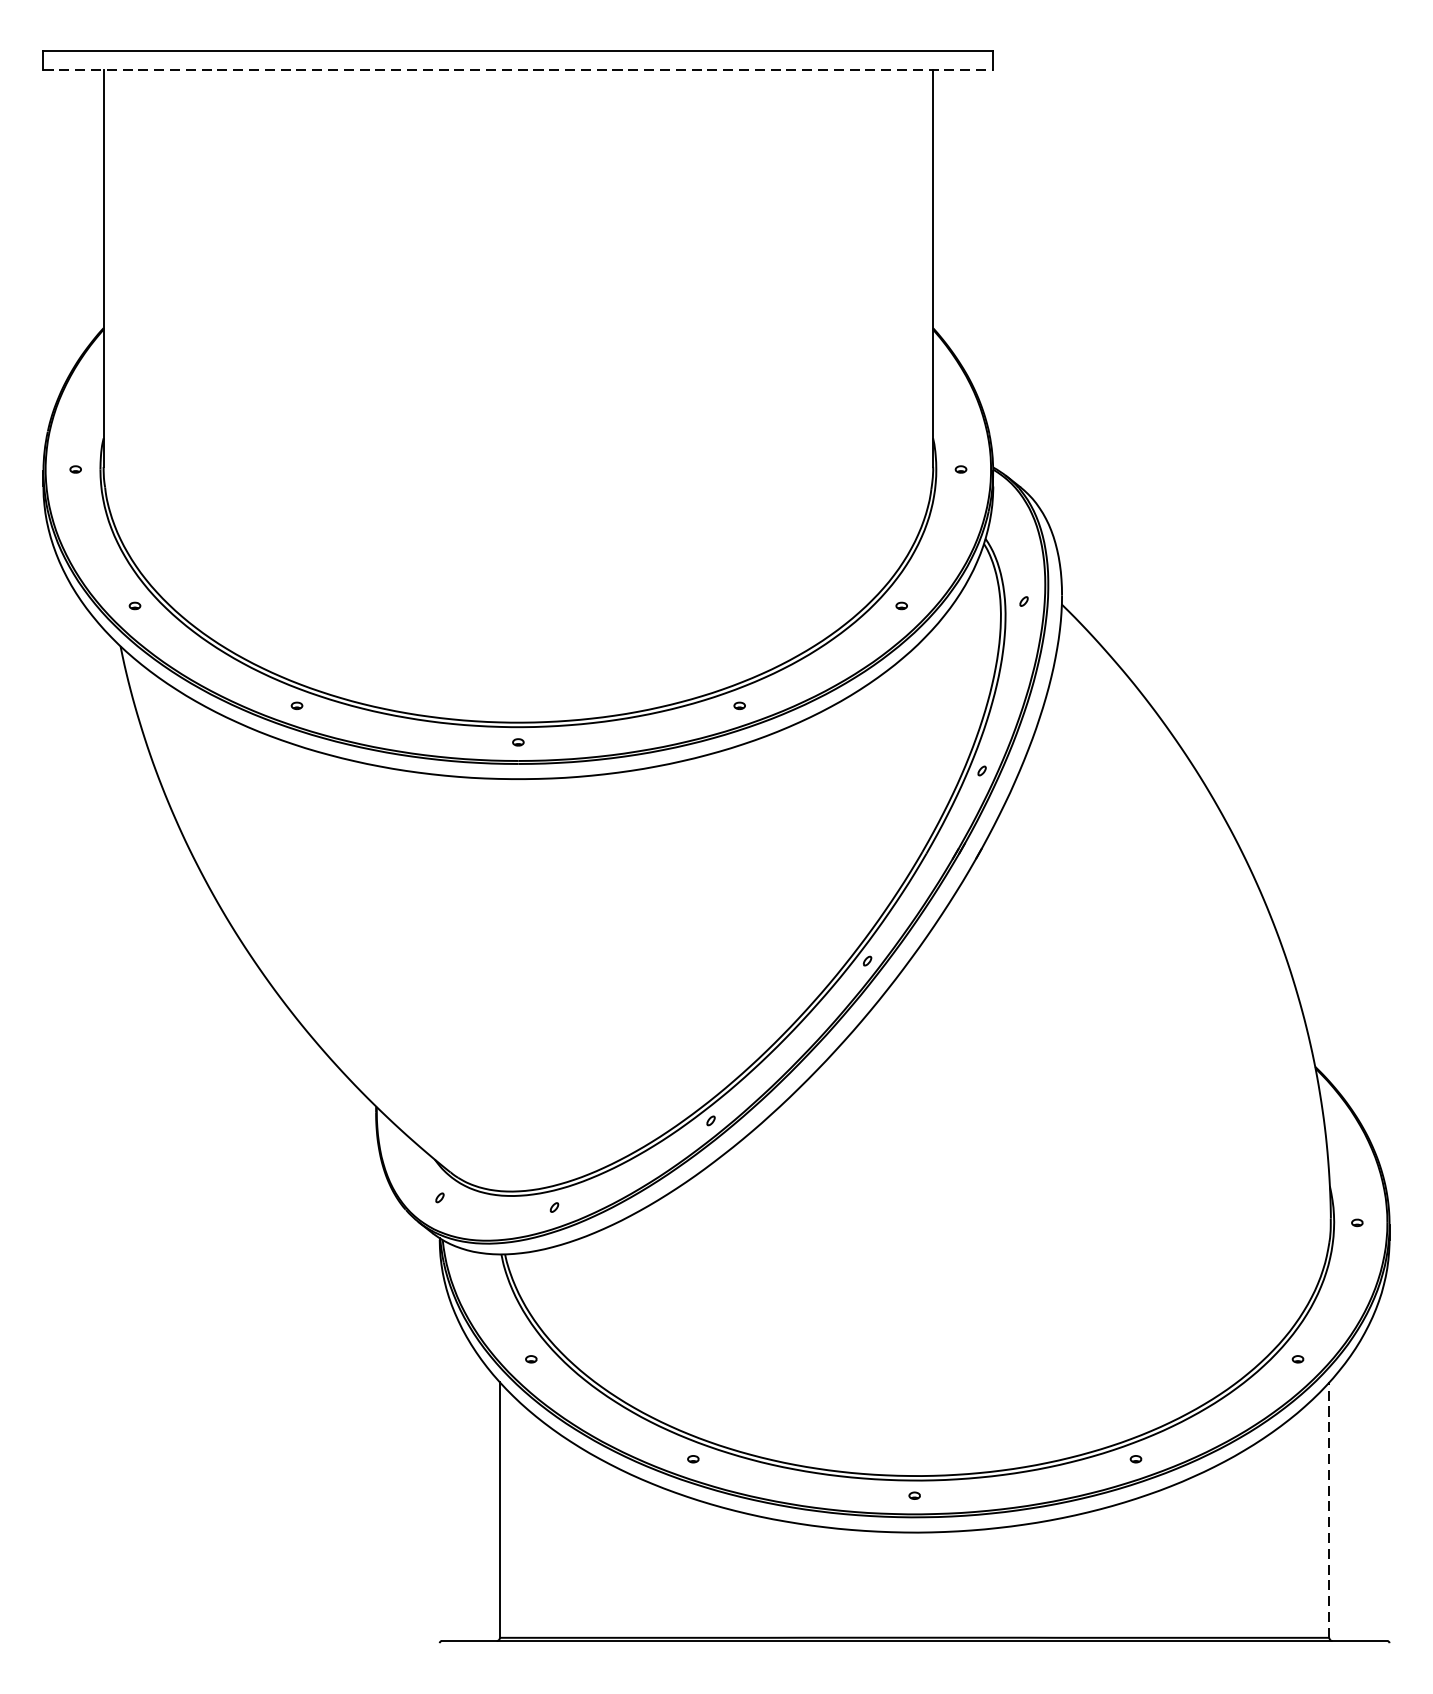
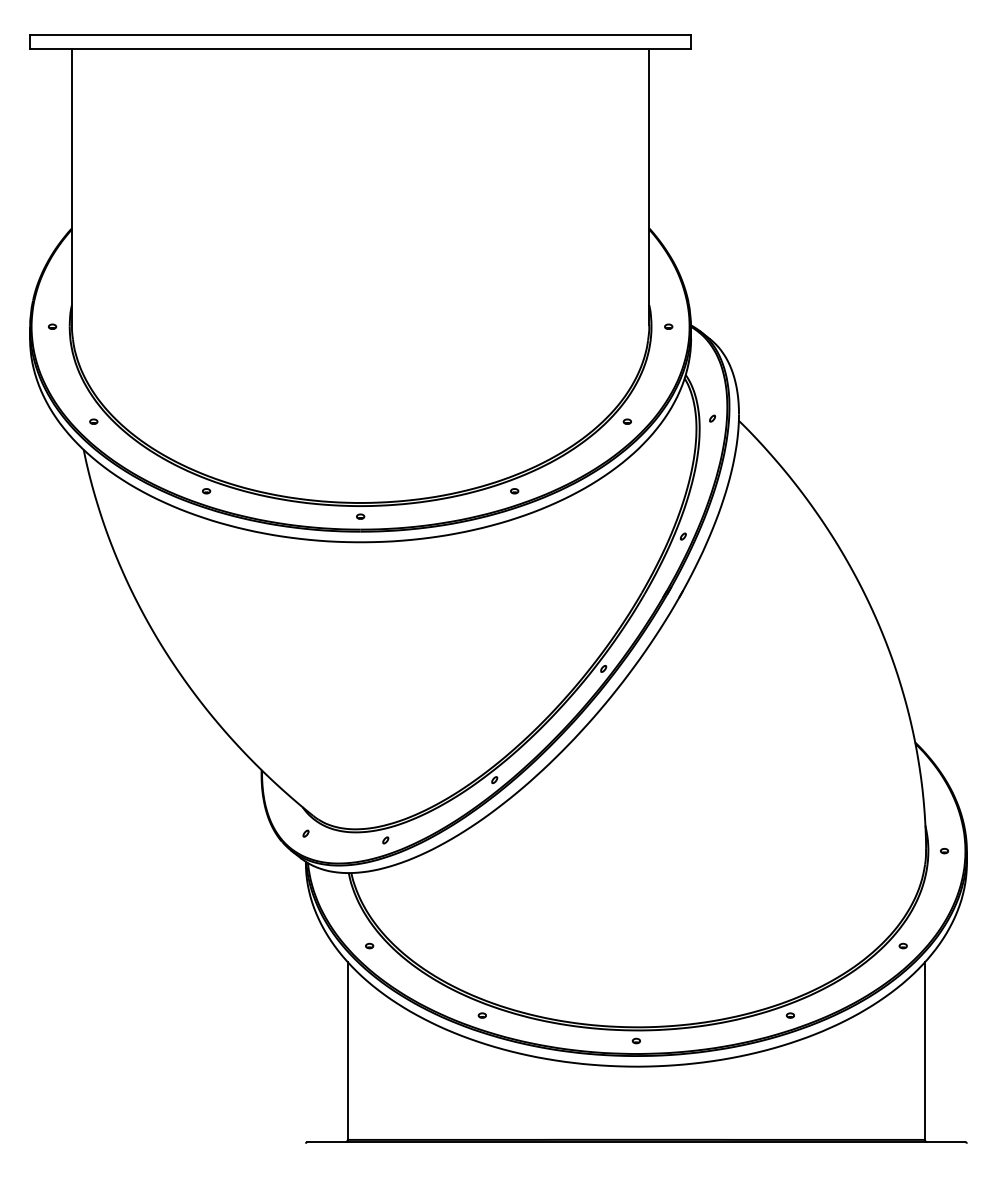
line: (518, 69) -> (360, 48), dashed -> solid
line: (1330, 1510) -> (925, 1051), dashed -> solid

